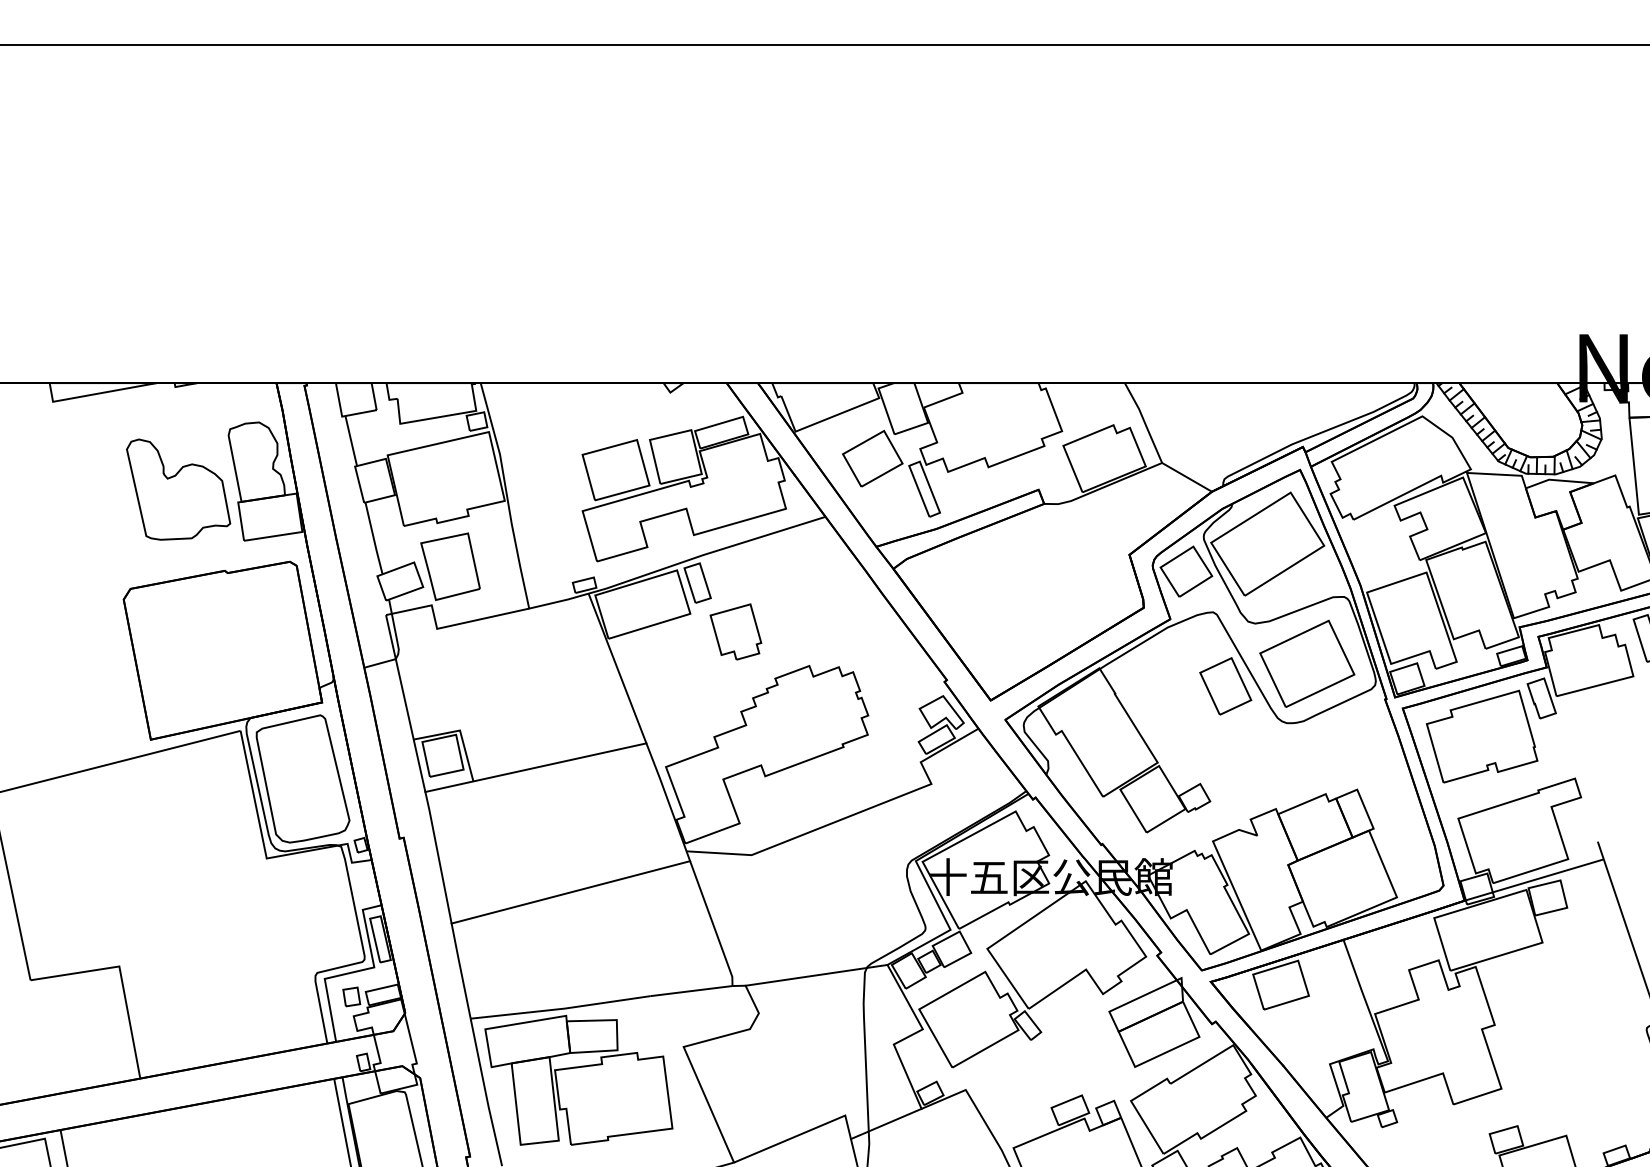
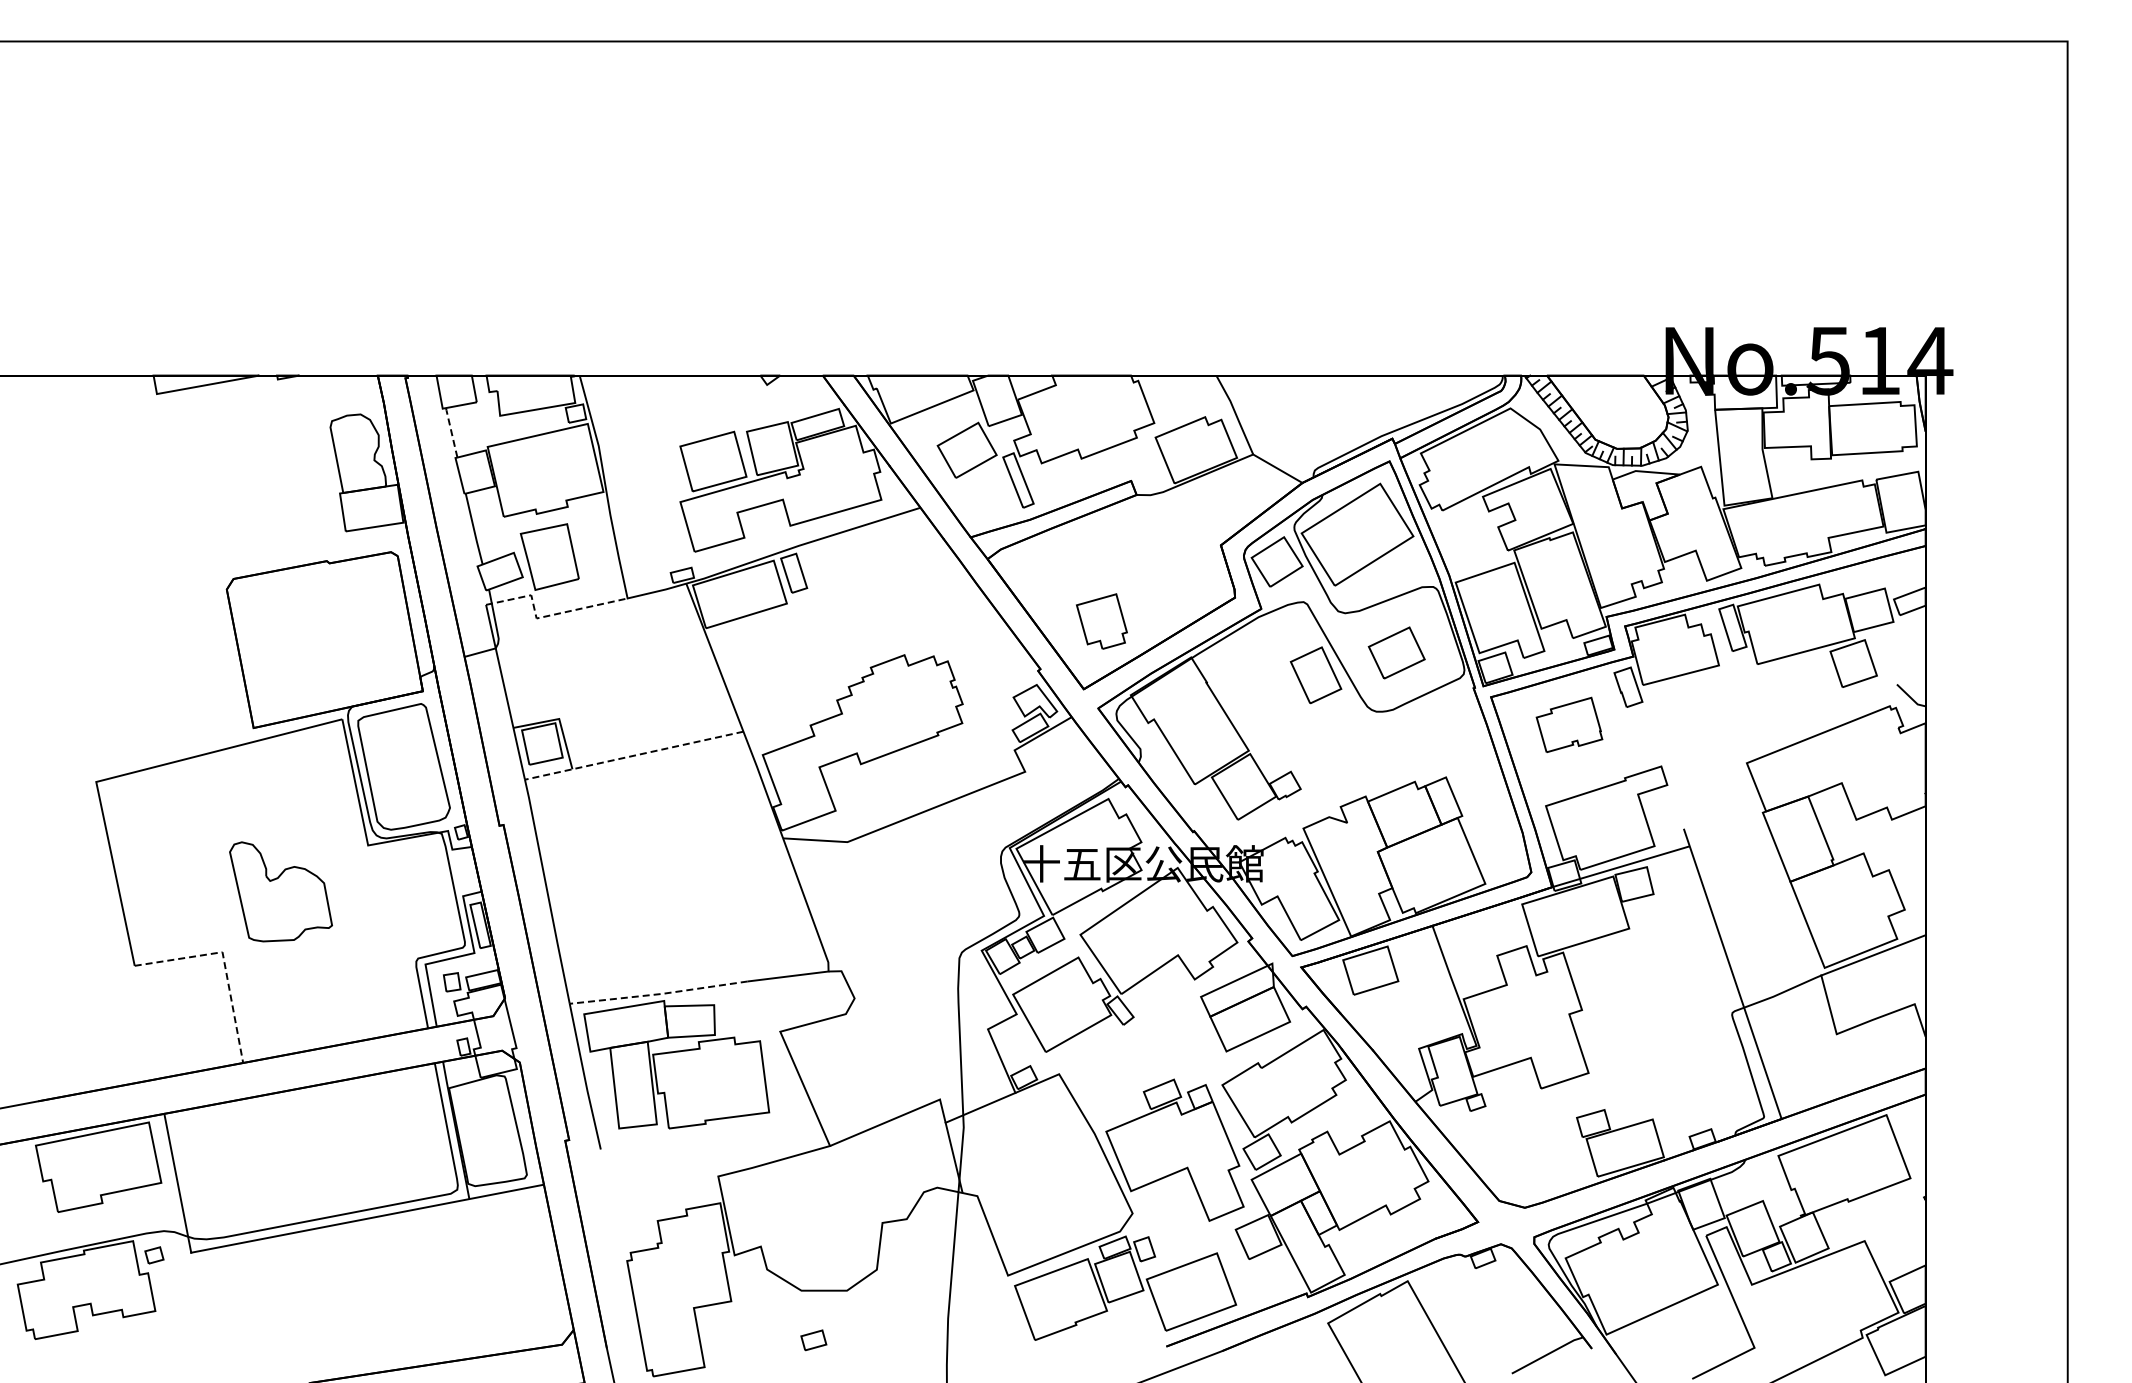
line: (351, 440) -> (451, 432), solid -> dashed
part: (178, 489) -> (280, 891), moved
line: (448, 626) -> (547, 616), solid -> dashed
part: (735, 631) -> (1101, 621), moved
part: (1307, 663) -> (1396, 652), size x0.6
part: (1482, 736) -> (1569, 724), size x0.6
line: (536, 767) -> (634, 755), solid -> dashed
line: (570, 891) -> (668, 878), removed
line: (816, 974) -> (911, 960), removed
line: (121, 977) -> (224, 963), solid -> dashed
line: (560, 1009) -> (658, 994), solid -> dashed

